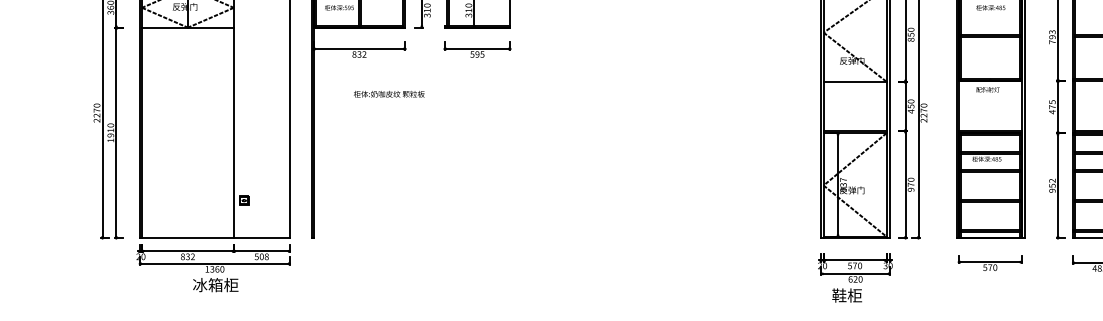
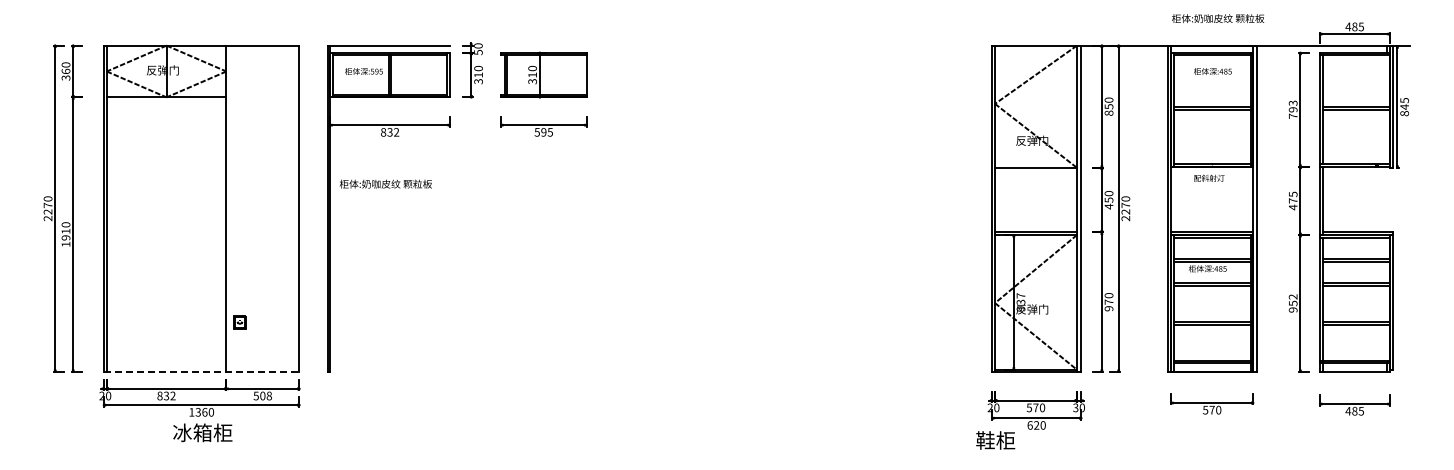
text: (388, 93) -> (385, 183), moved
line: (214, 238) -> (201, 371), solid -> dashed
text: (847, 295) -> (995, 440), moved

